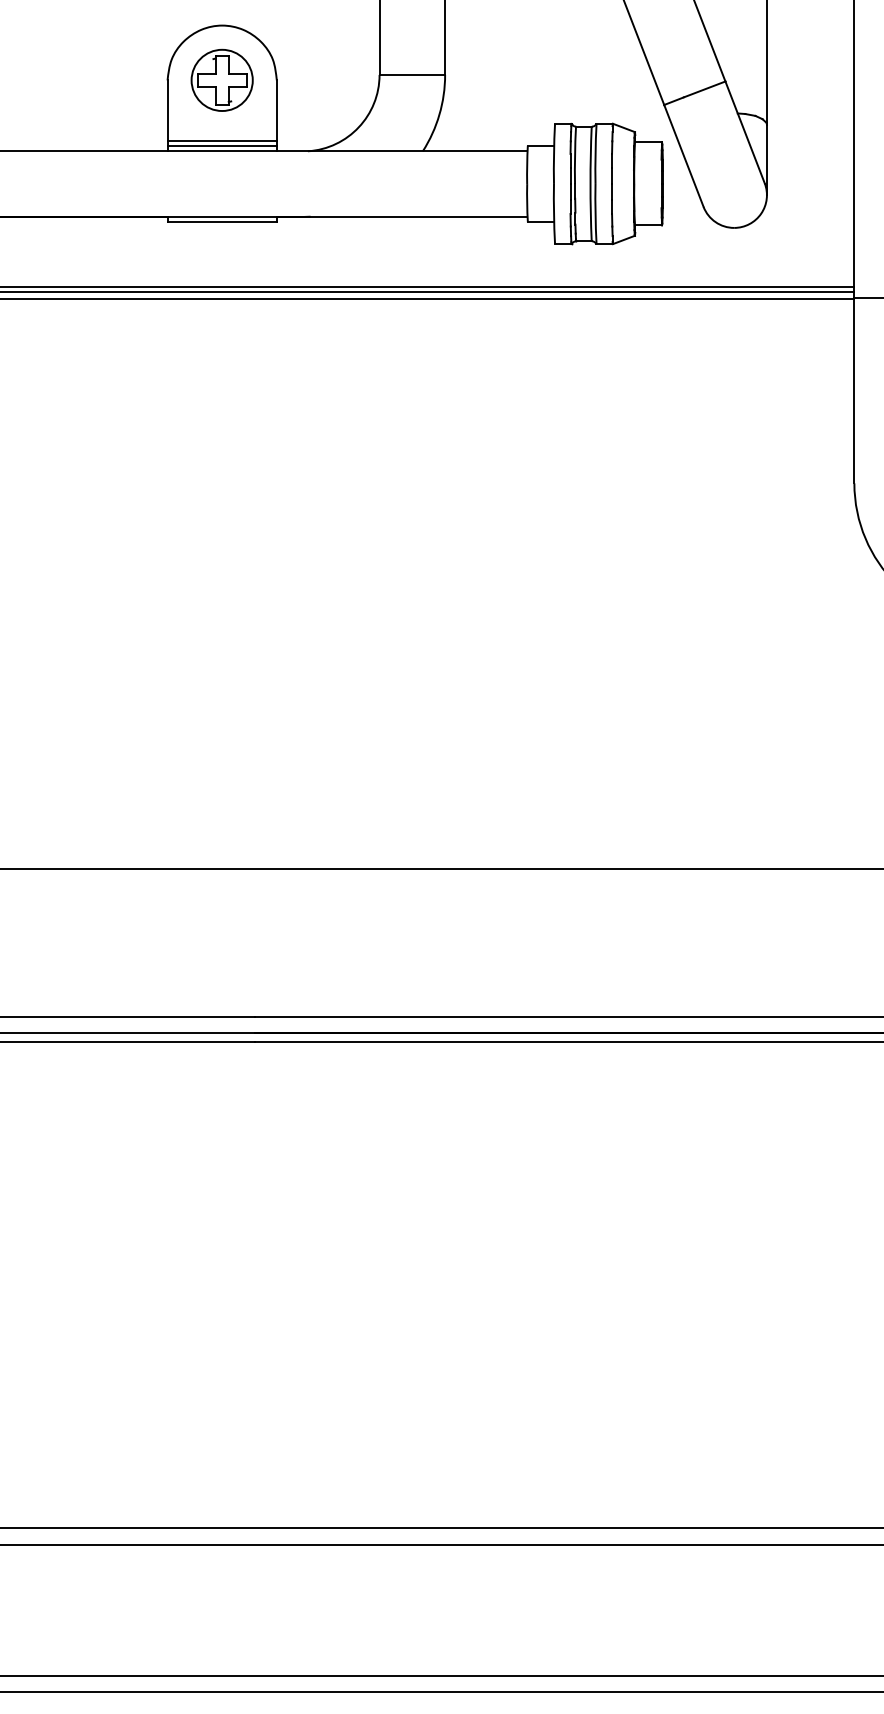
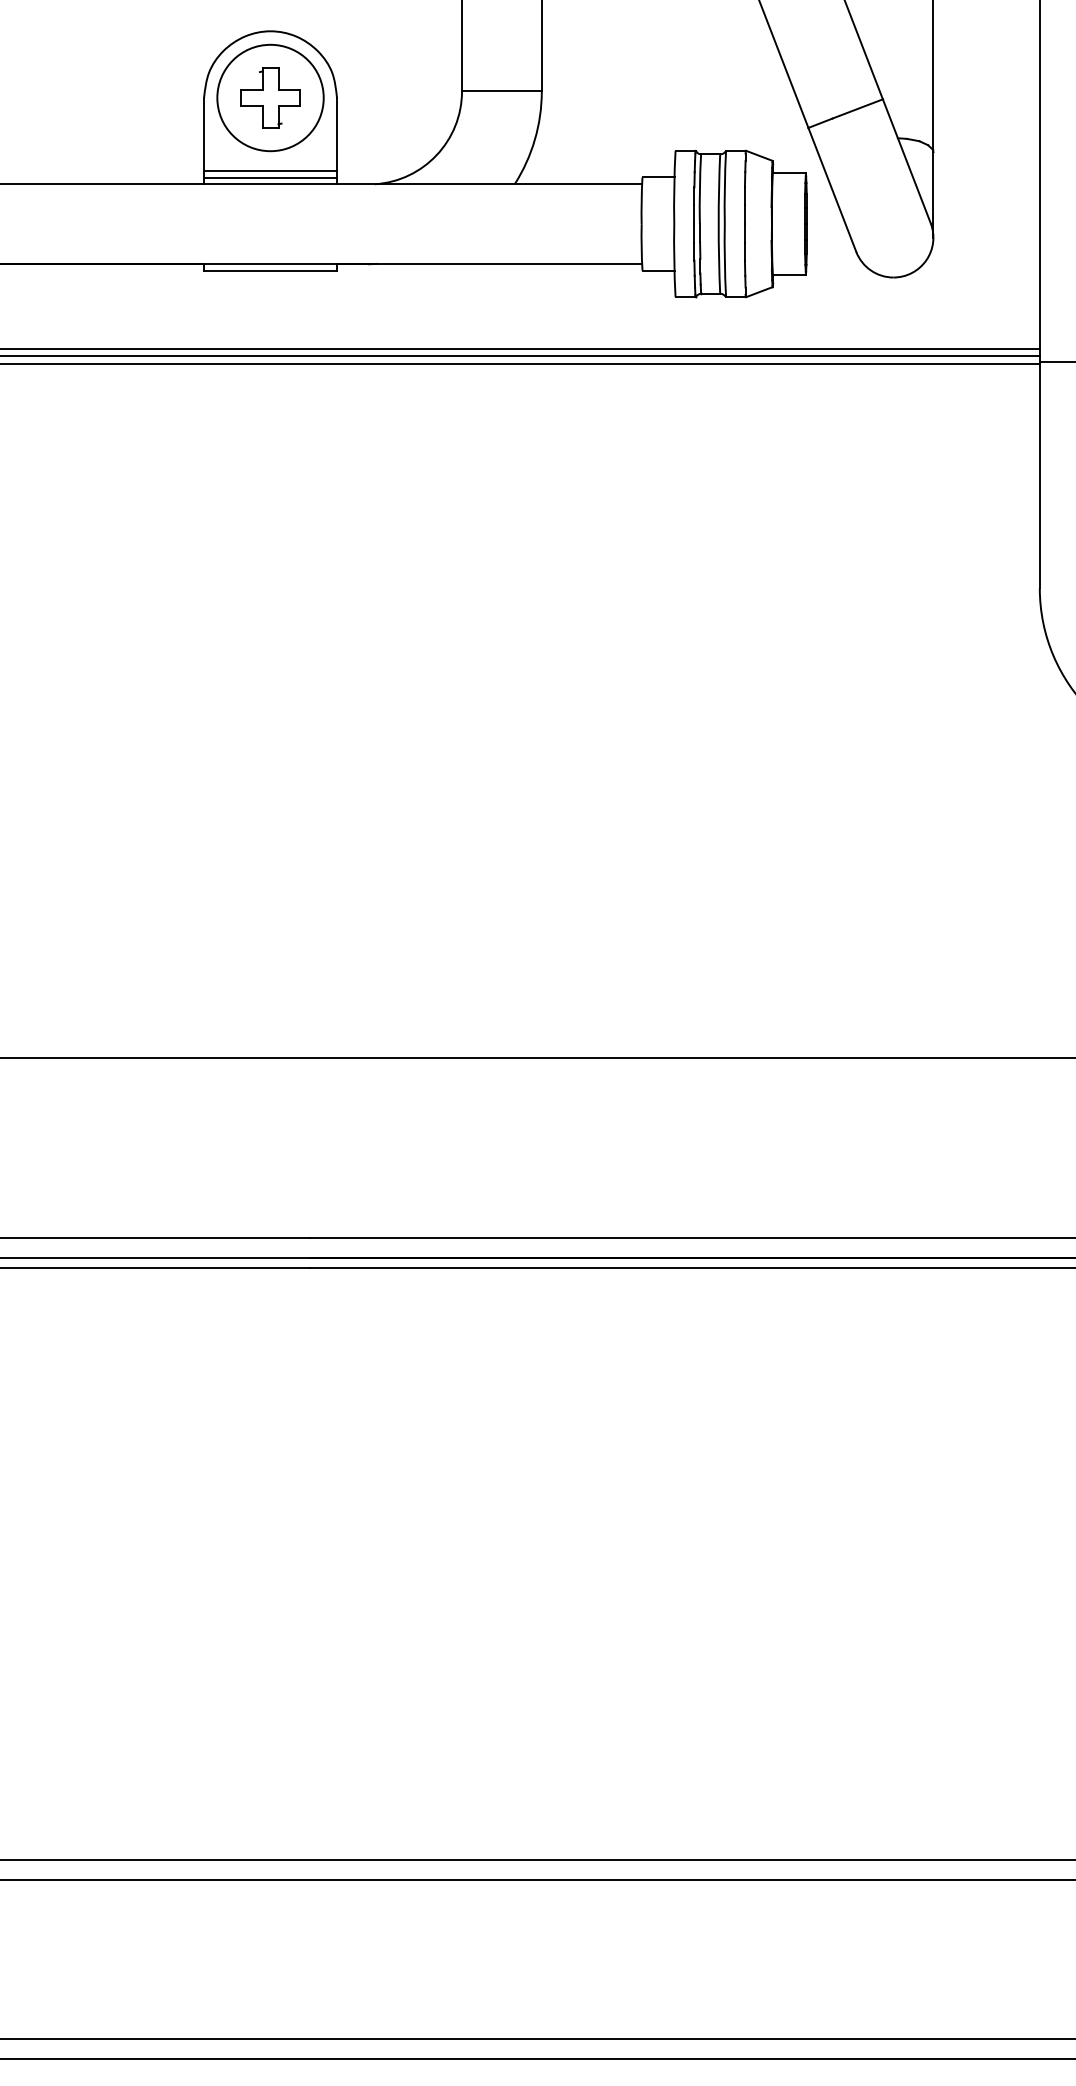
circle: (222, 79) -> (270, 97), size x1.43

